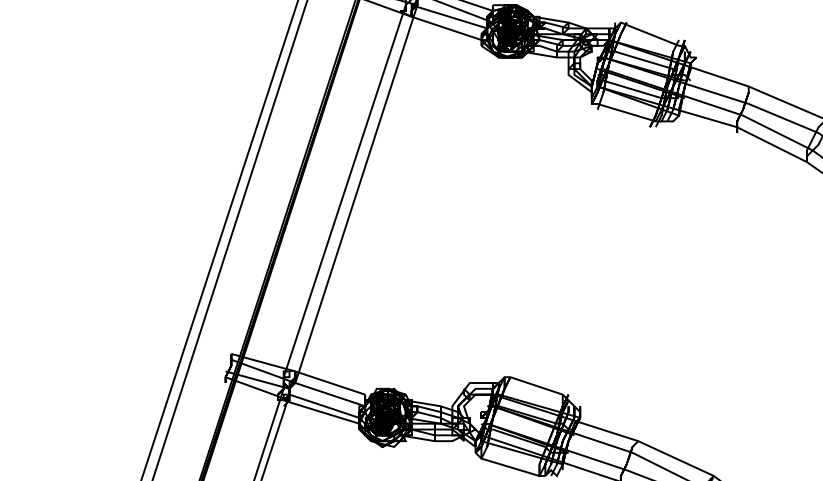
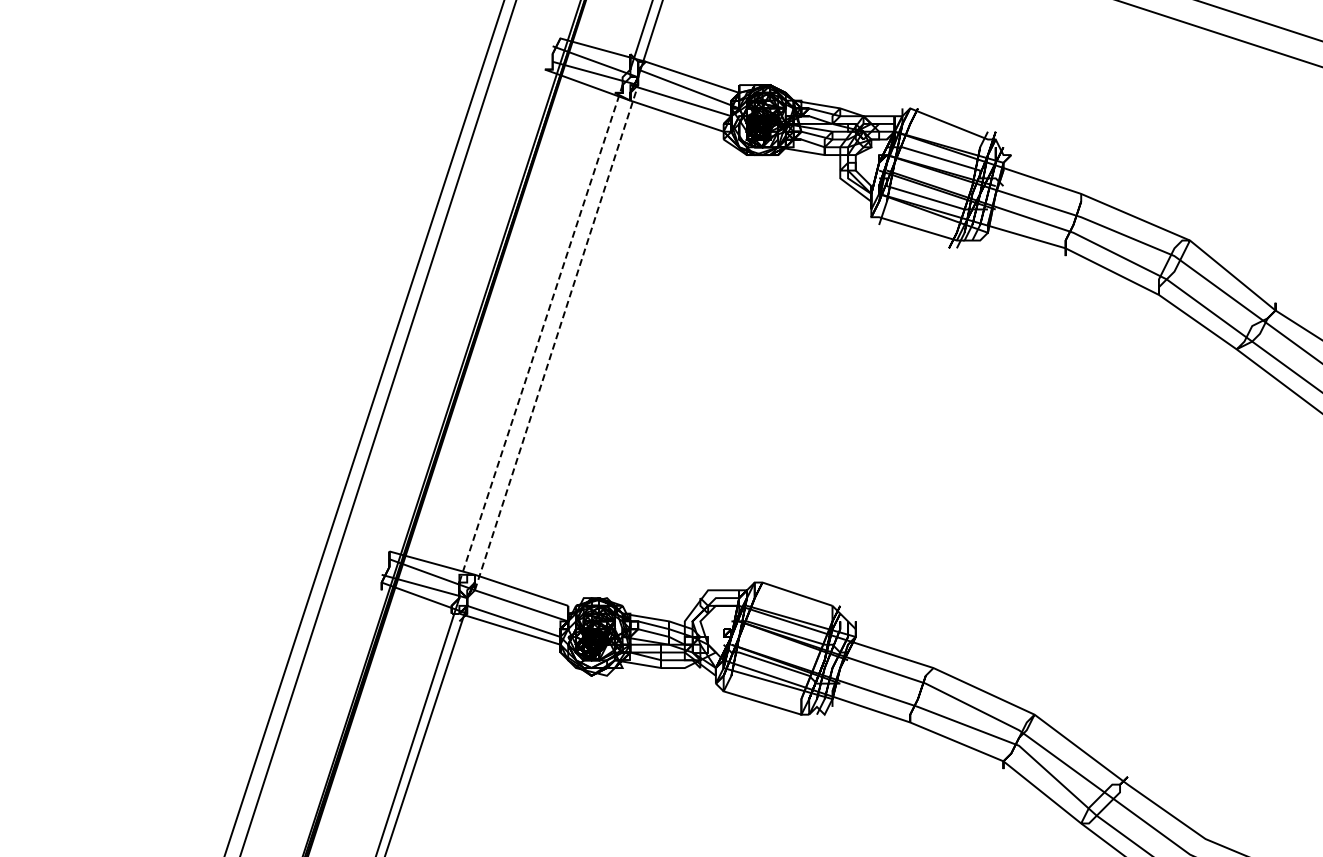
line: (345, 190) -> (541, 333), solid -> dashed
line: (356, 193) -> (556, 337), solid -> dashed

